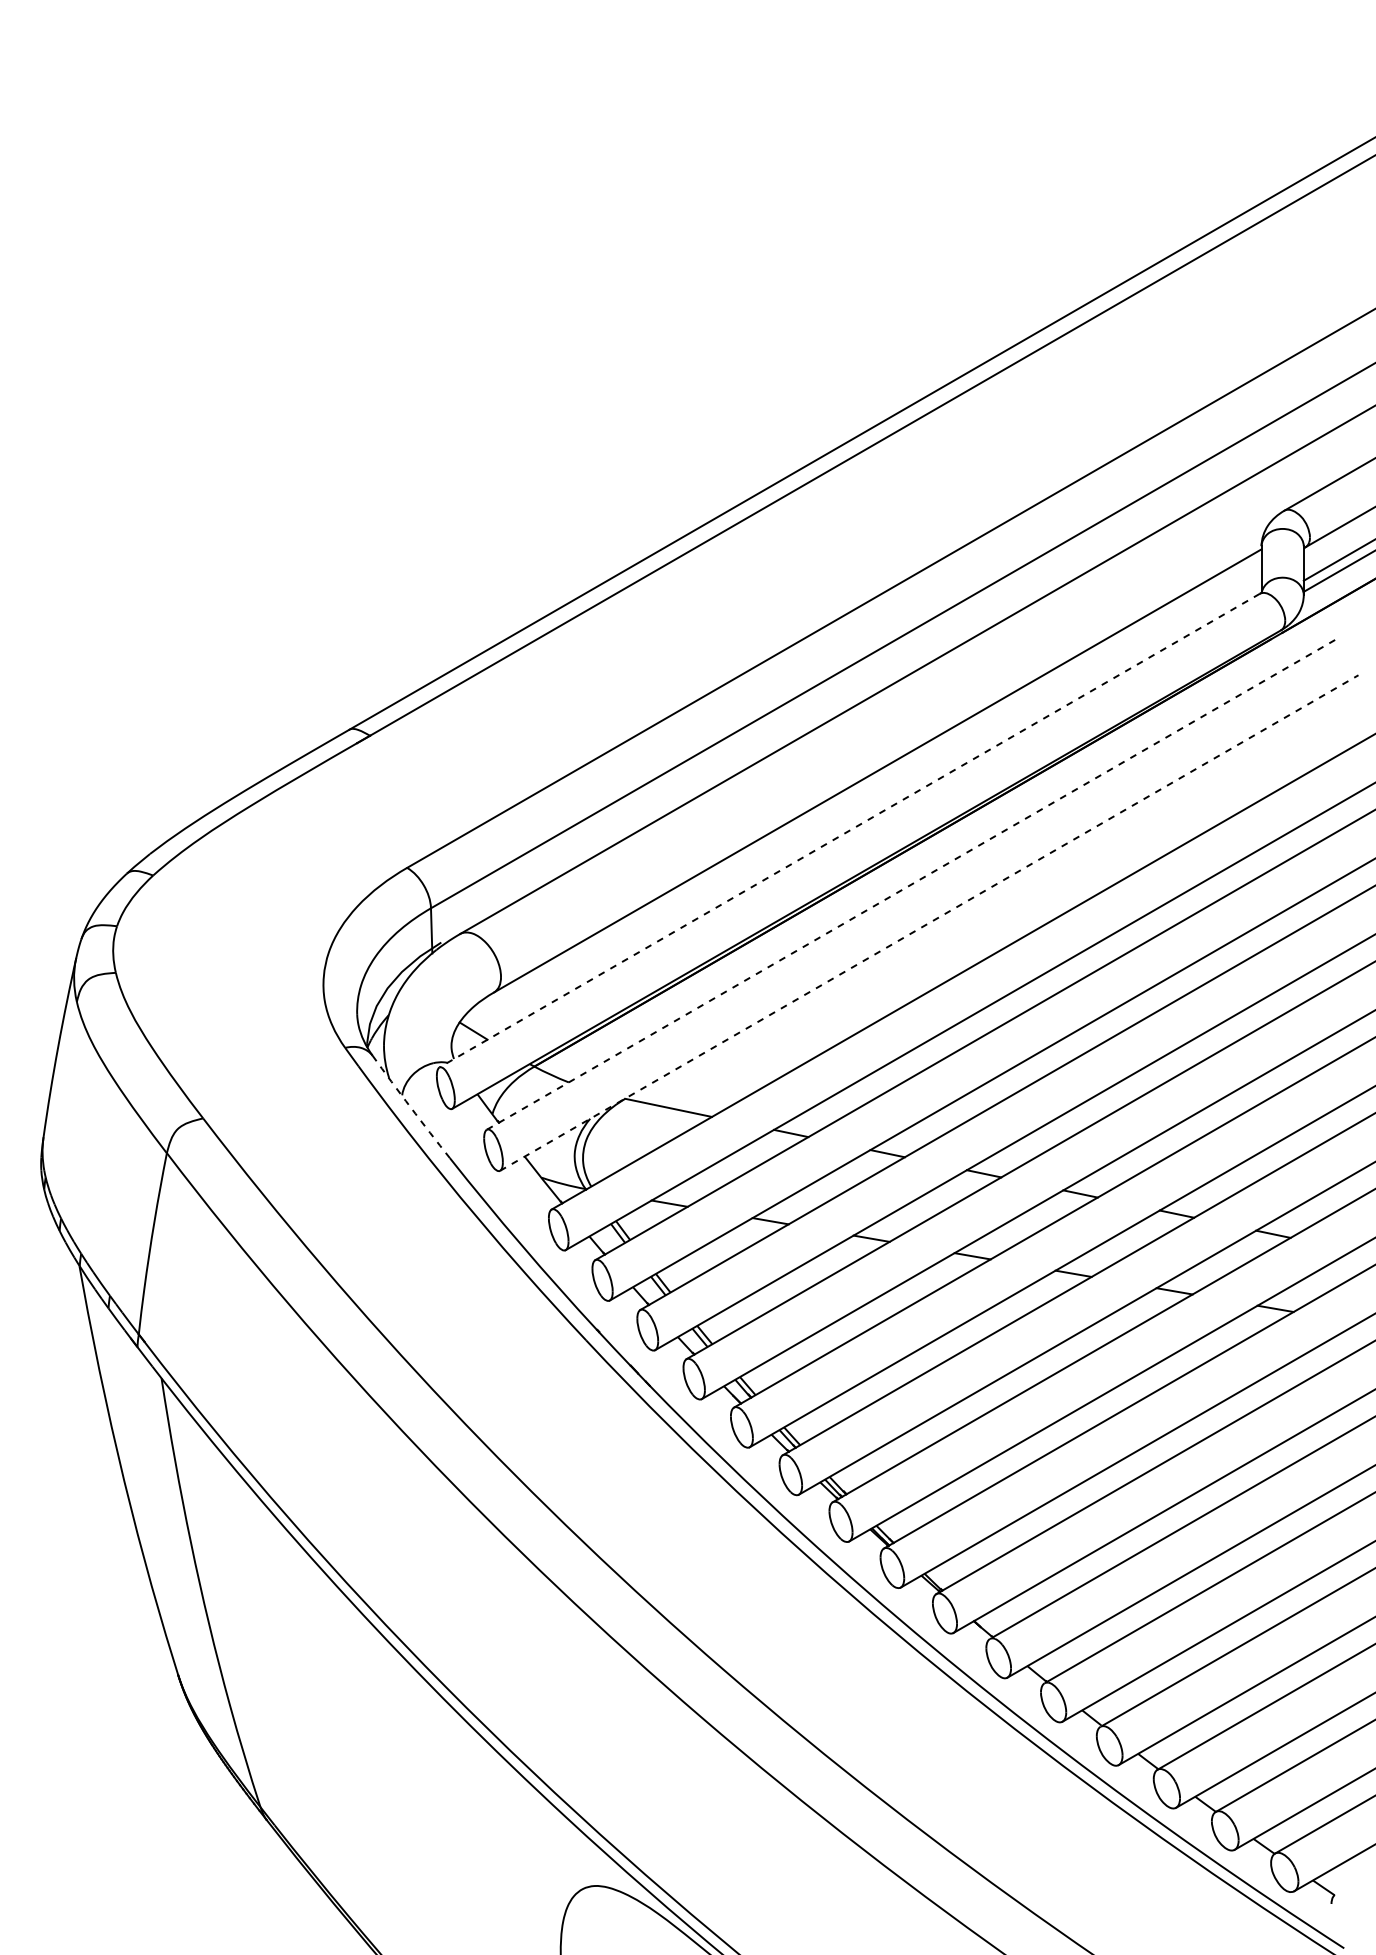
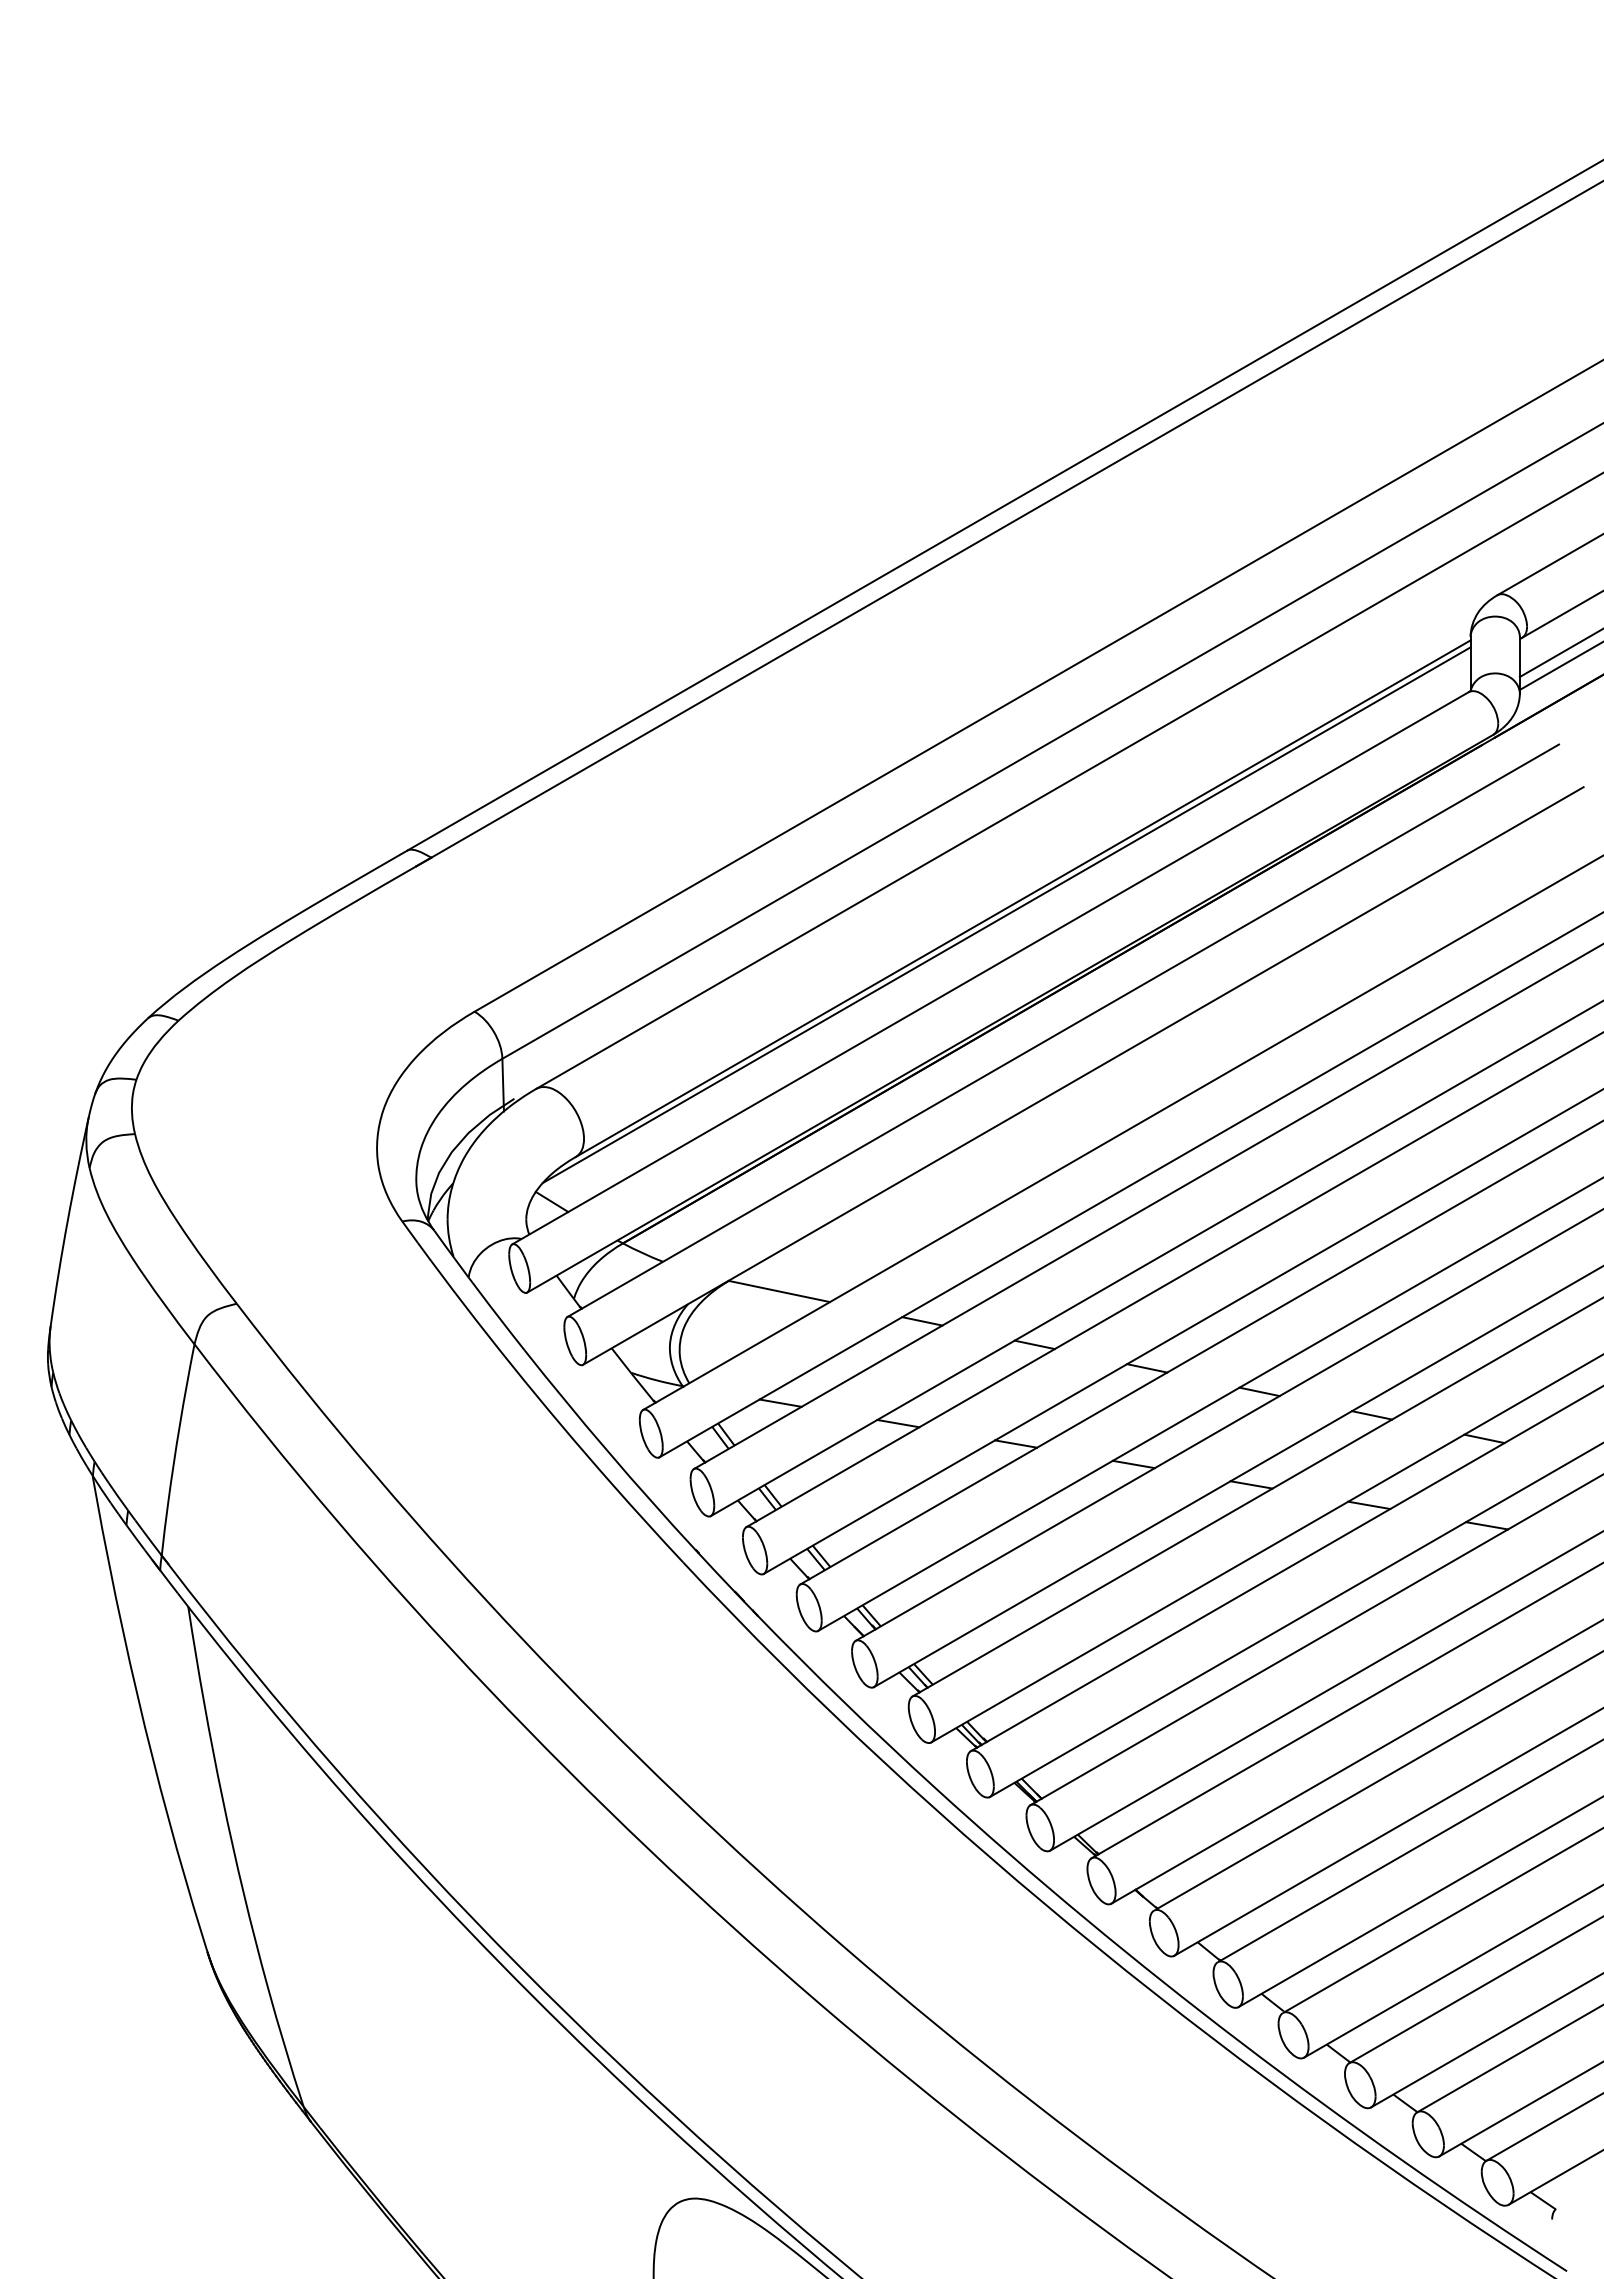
line: (863, 785) -> (1006, 915), added
line: (848, 830) -> (989, 968), dashed -> solid
line: (912, 883) -> (1063, 1030), dashed -> solid
line: (929, 923) -> (1083, 1076), dashed -> solid
arc: (410, 1107) -> (478, 1290), dashed -> solid

